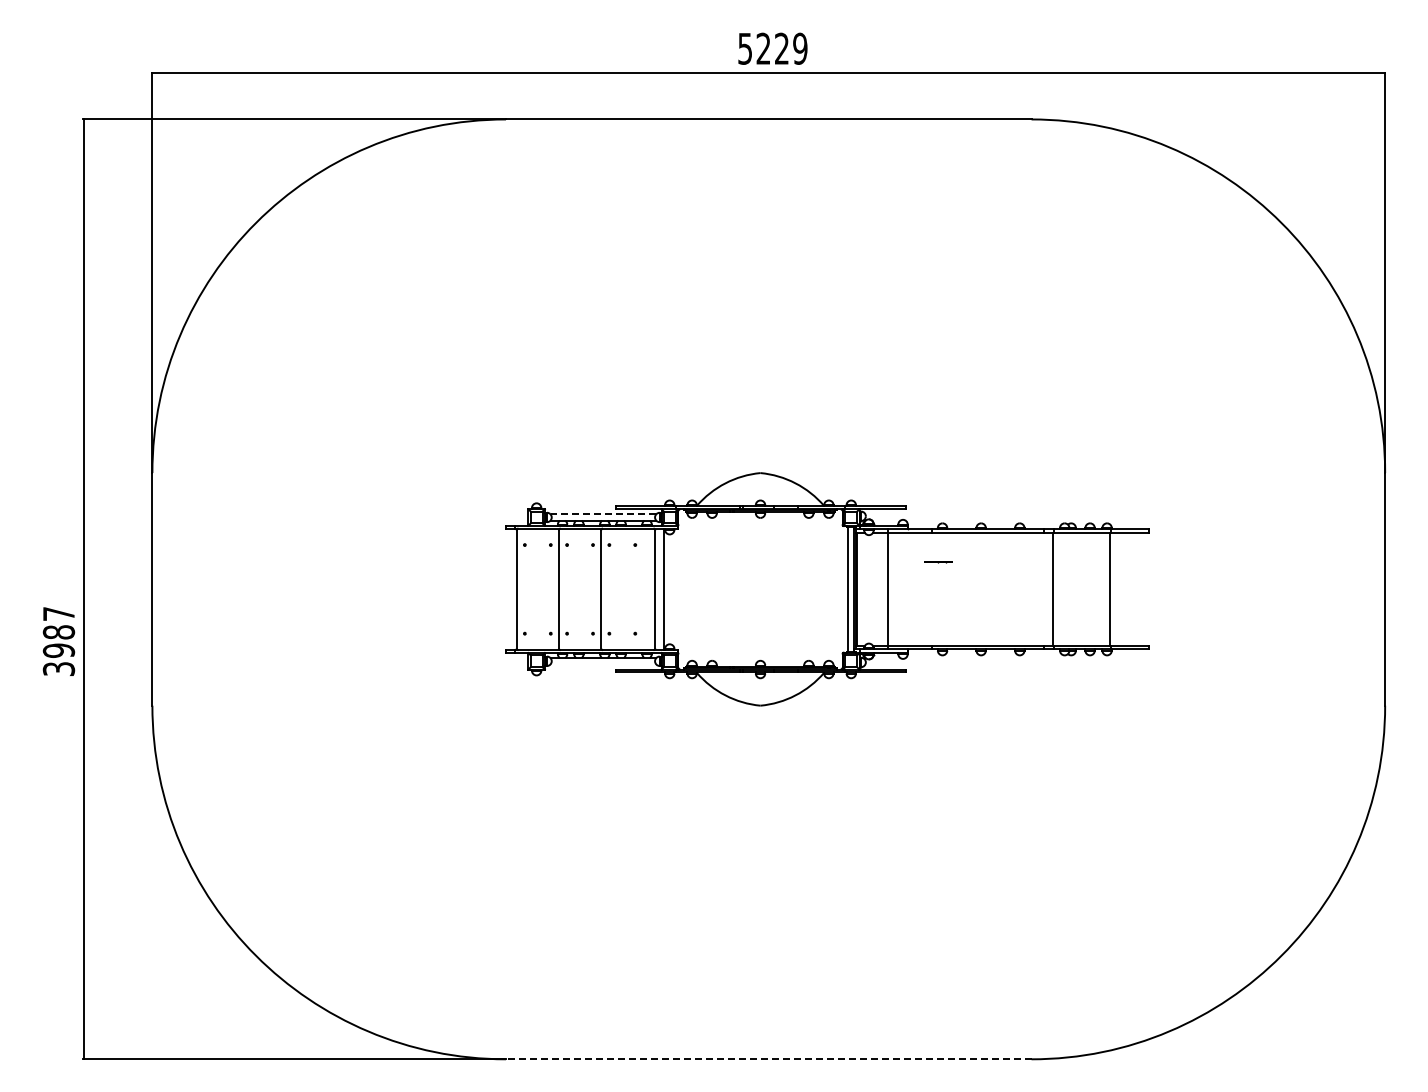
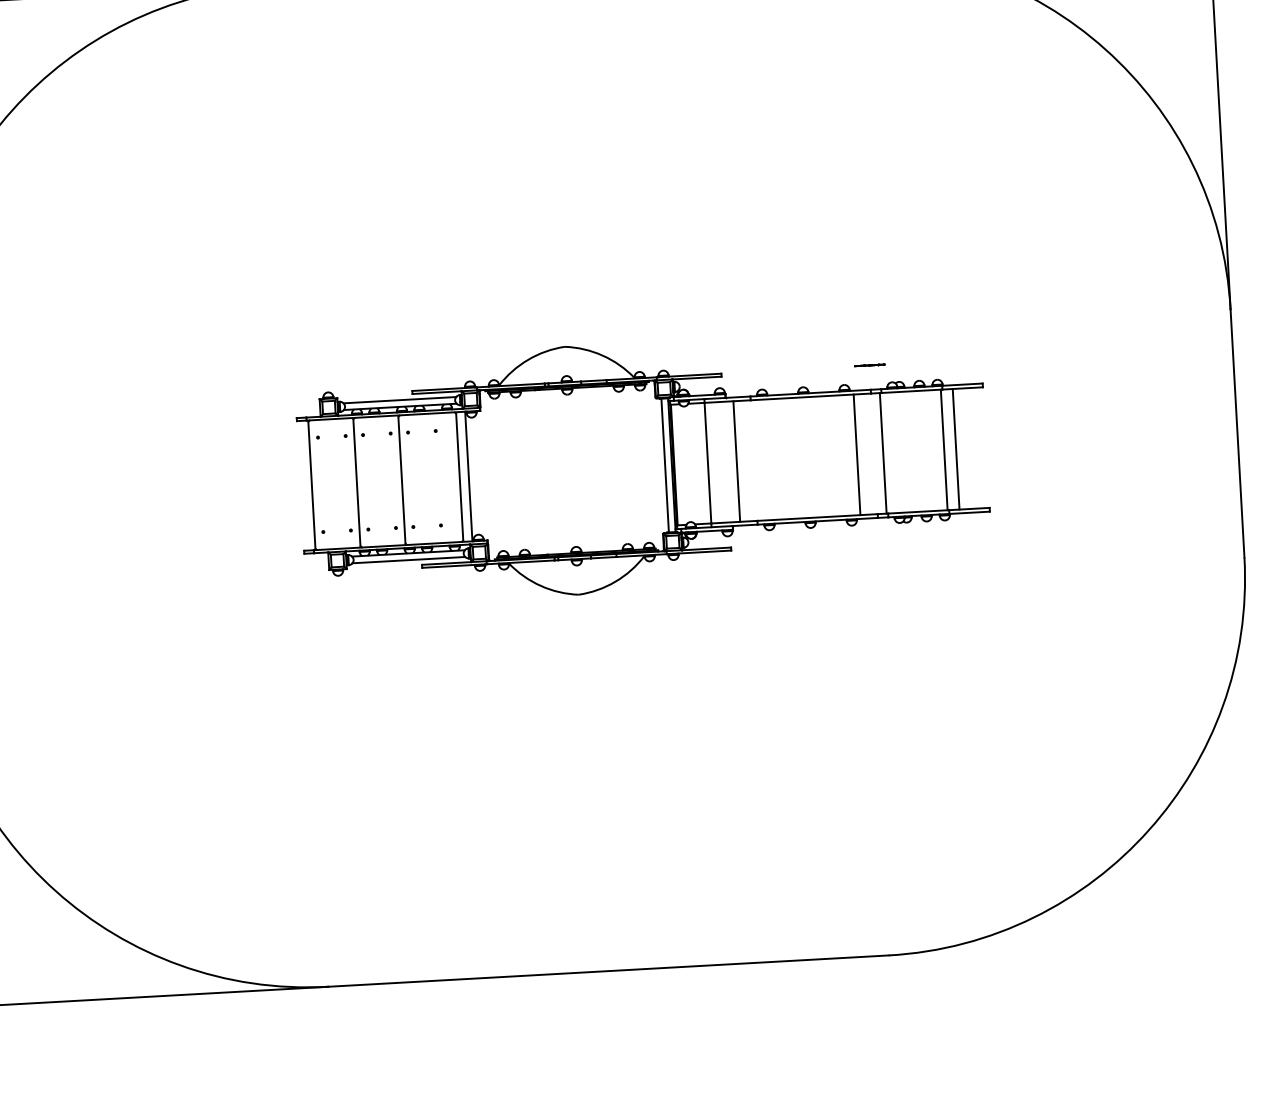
line: (603, 514) -> (400, 400), dashed -> solid
line: (938, 562) -> (869, 365), moved
line: (915, 588) -> (736, 460), added
line: (1028, 588) -> (857, 453), added
line: (1121, 588) -> (956, 448), added
line: (603, 664) -> (408, 560), added
line: (768, 1059) -> (608, 971), dashed -> solid

